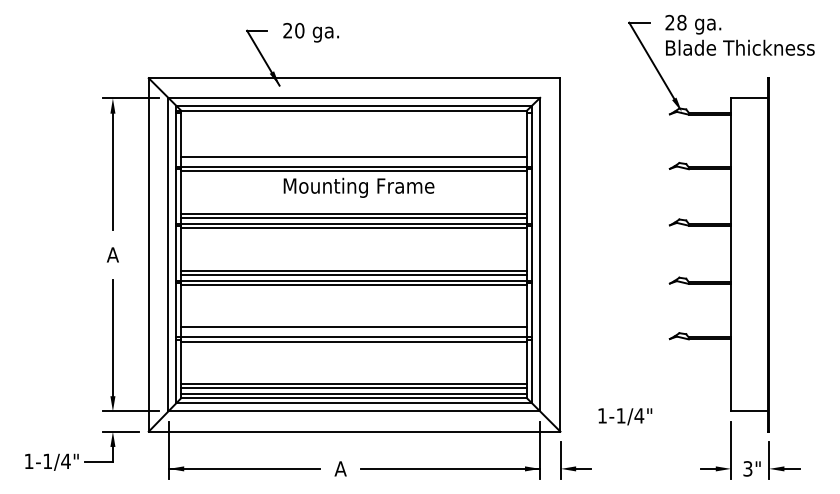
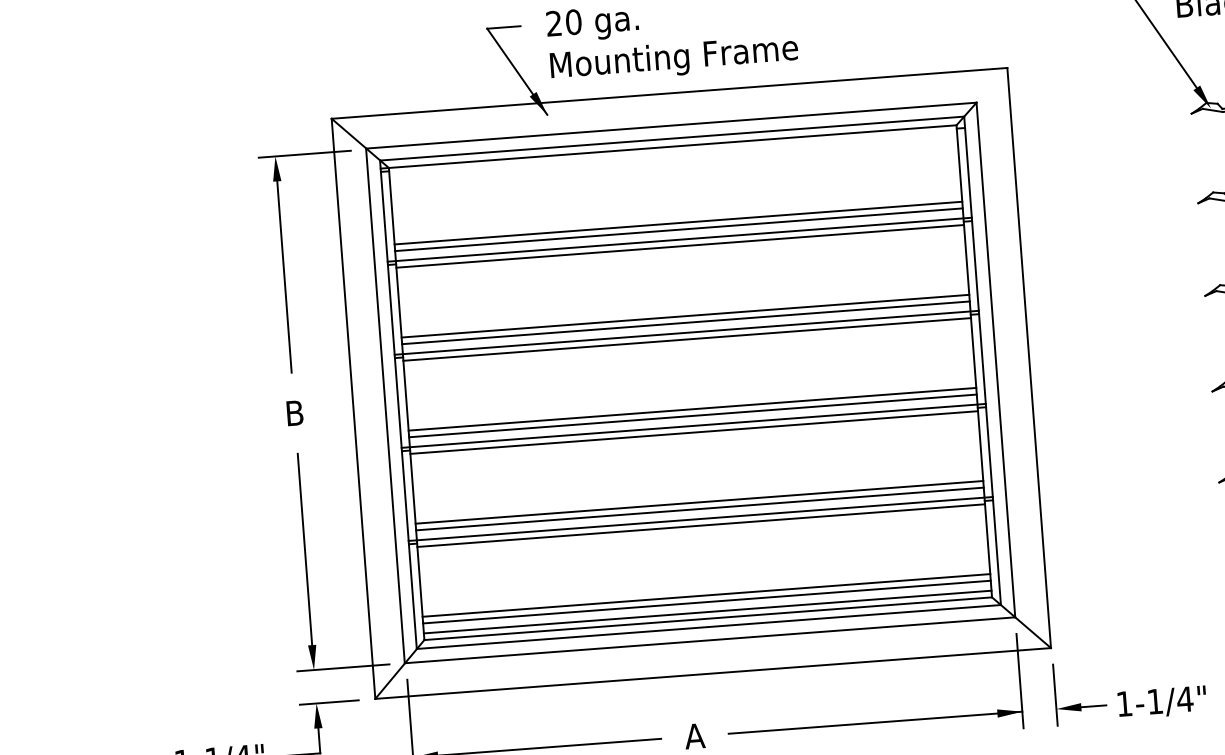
line: (354, 161) -> (679, 230), added
text: (358, 187) -> (673, 58), moved
text: (112, 254) -> (293, 412), A -> B
line: (354, 331) -> (700, 509), added
text: (625, 416) -> (1162, 702), moved

